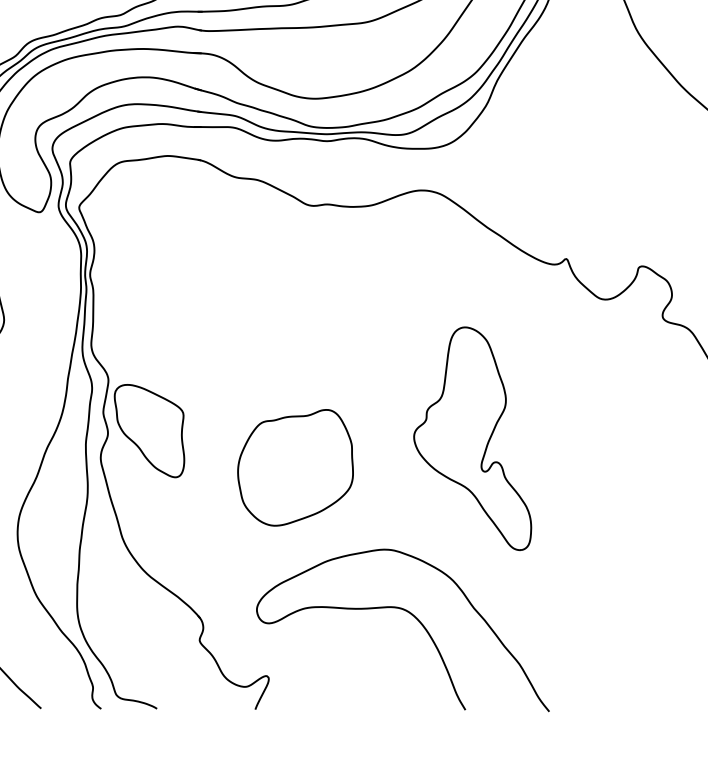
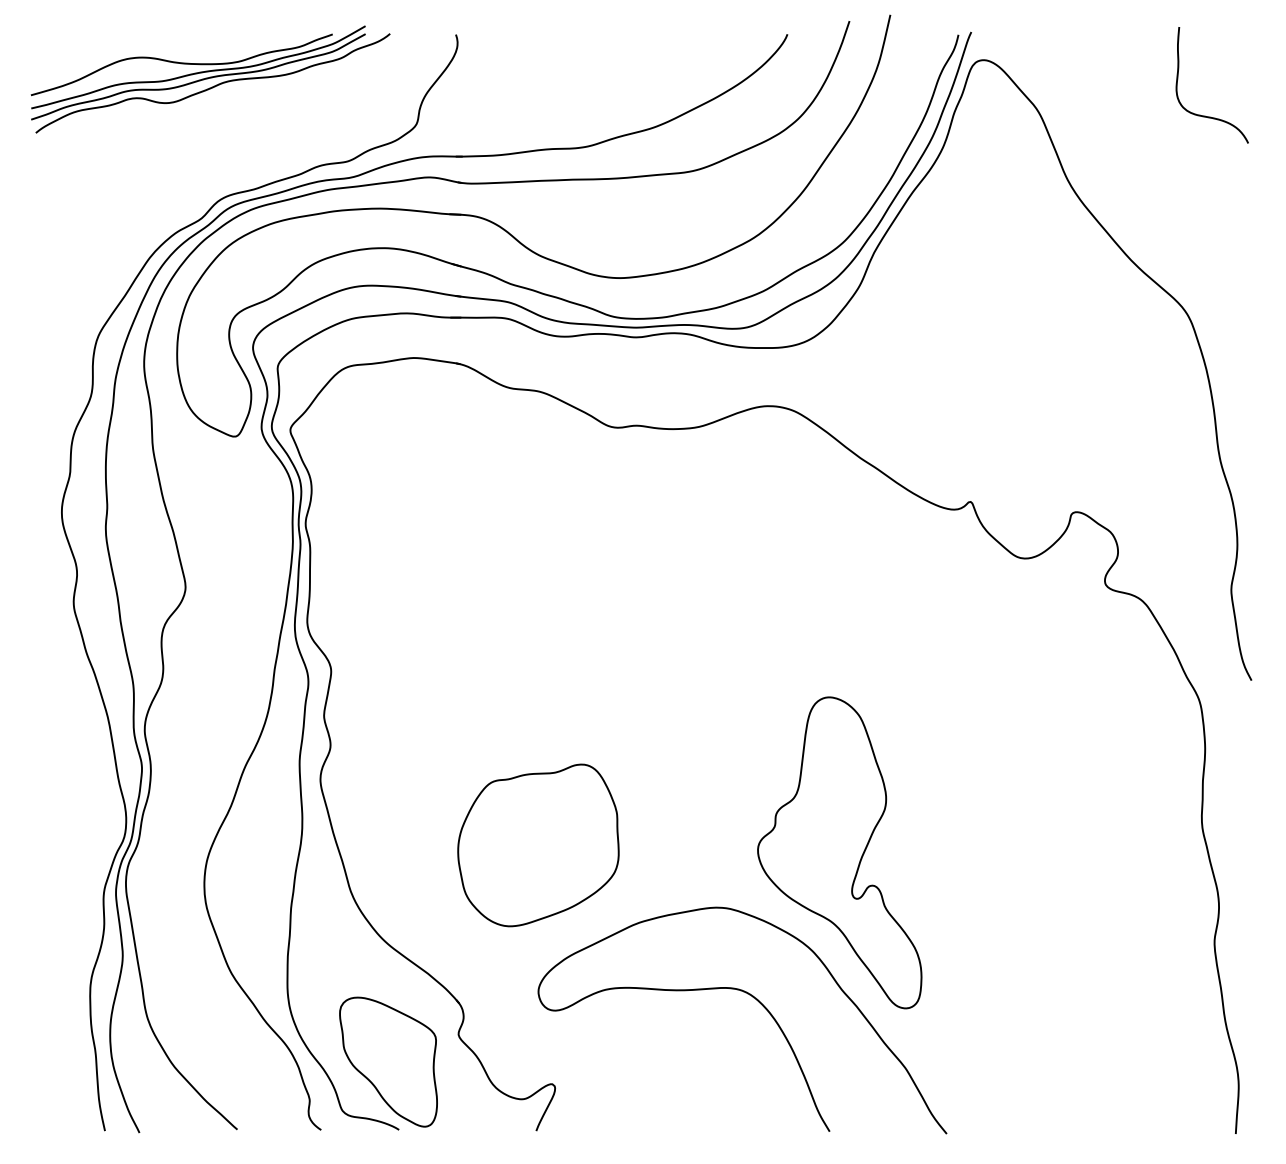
part: (149, 430) -> (388, 1061), moved
part: (472, 438) -> (839, 852), moved
part: (295, 467) -> (538, 845), moved

